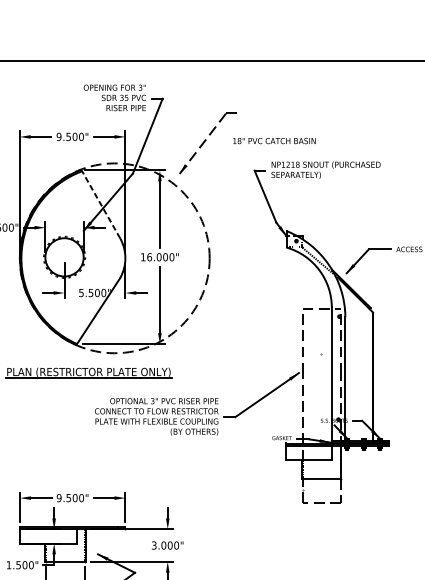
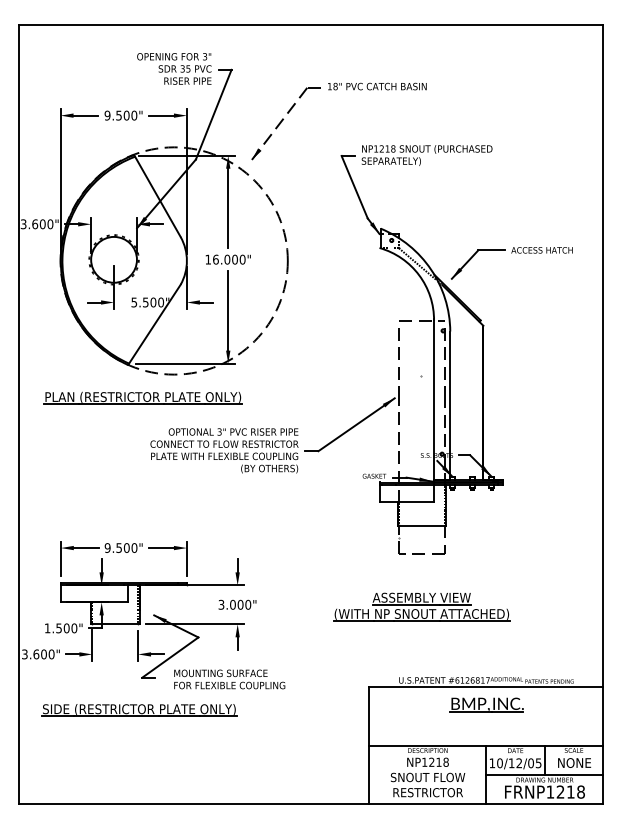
text: (274, 140) -> (377, 86), moved
line: (100, 204) -> (157, 196), dashed -> solid
part: (321, 546) -> (421, 606), added

